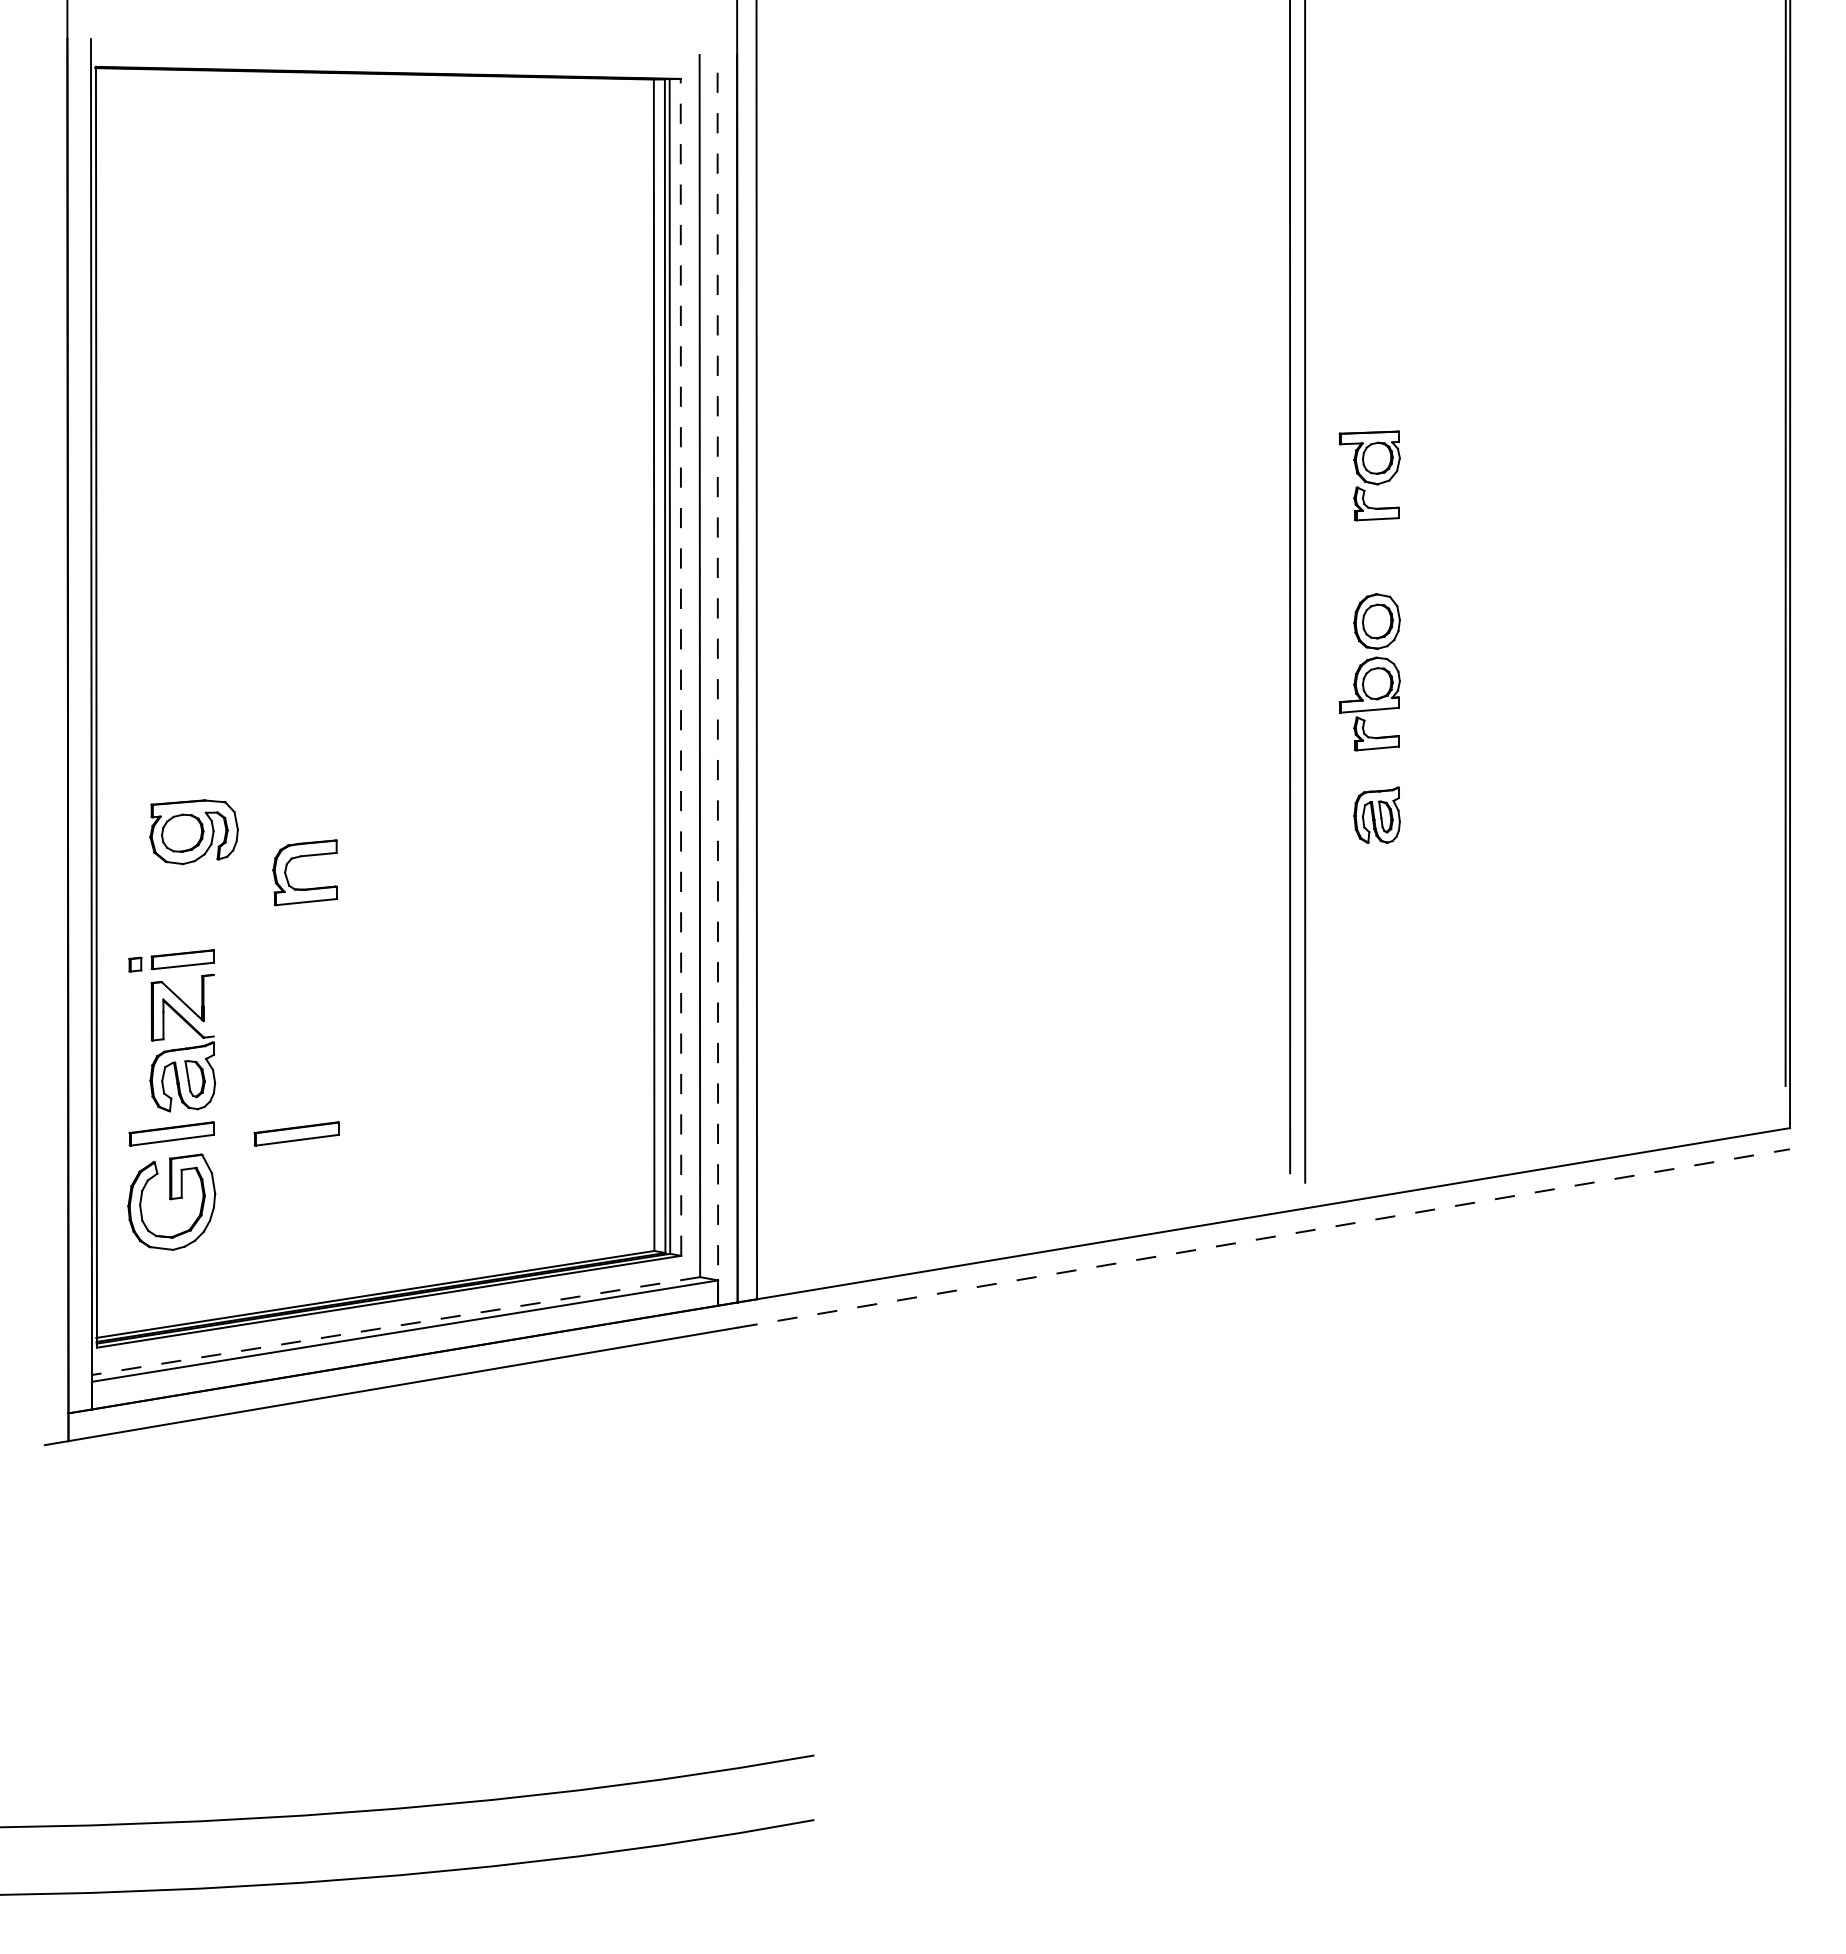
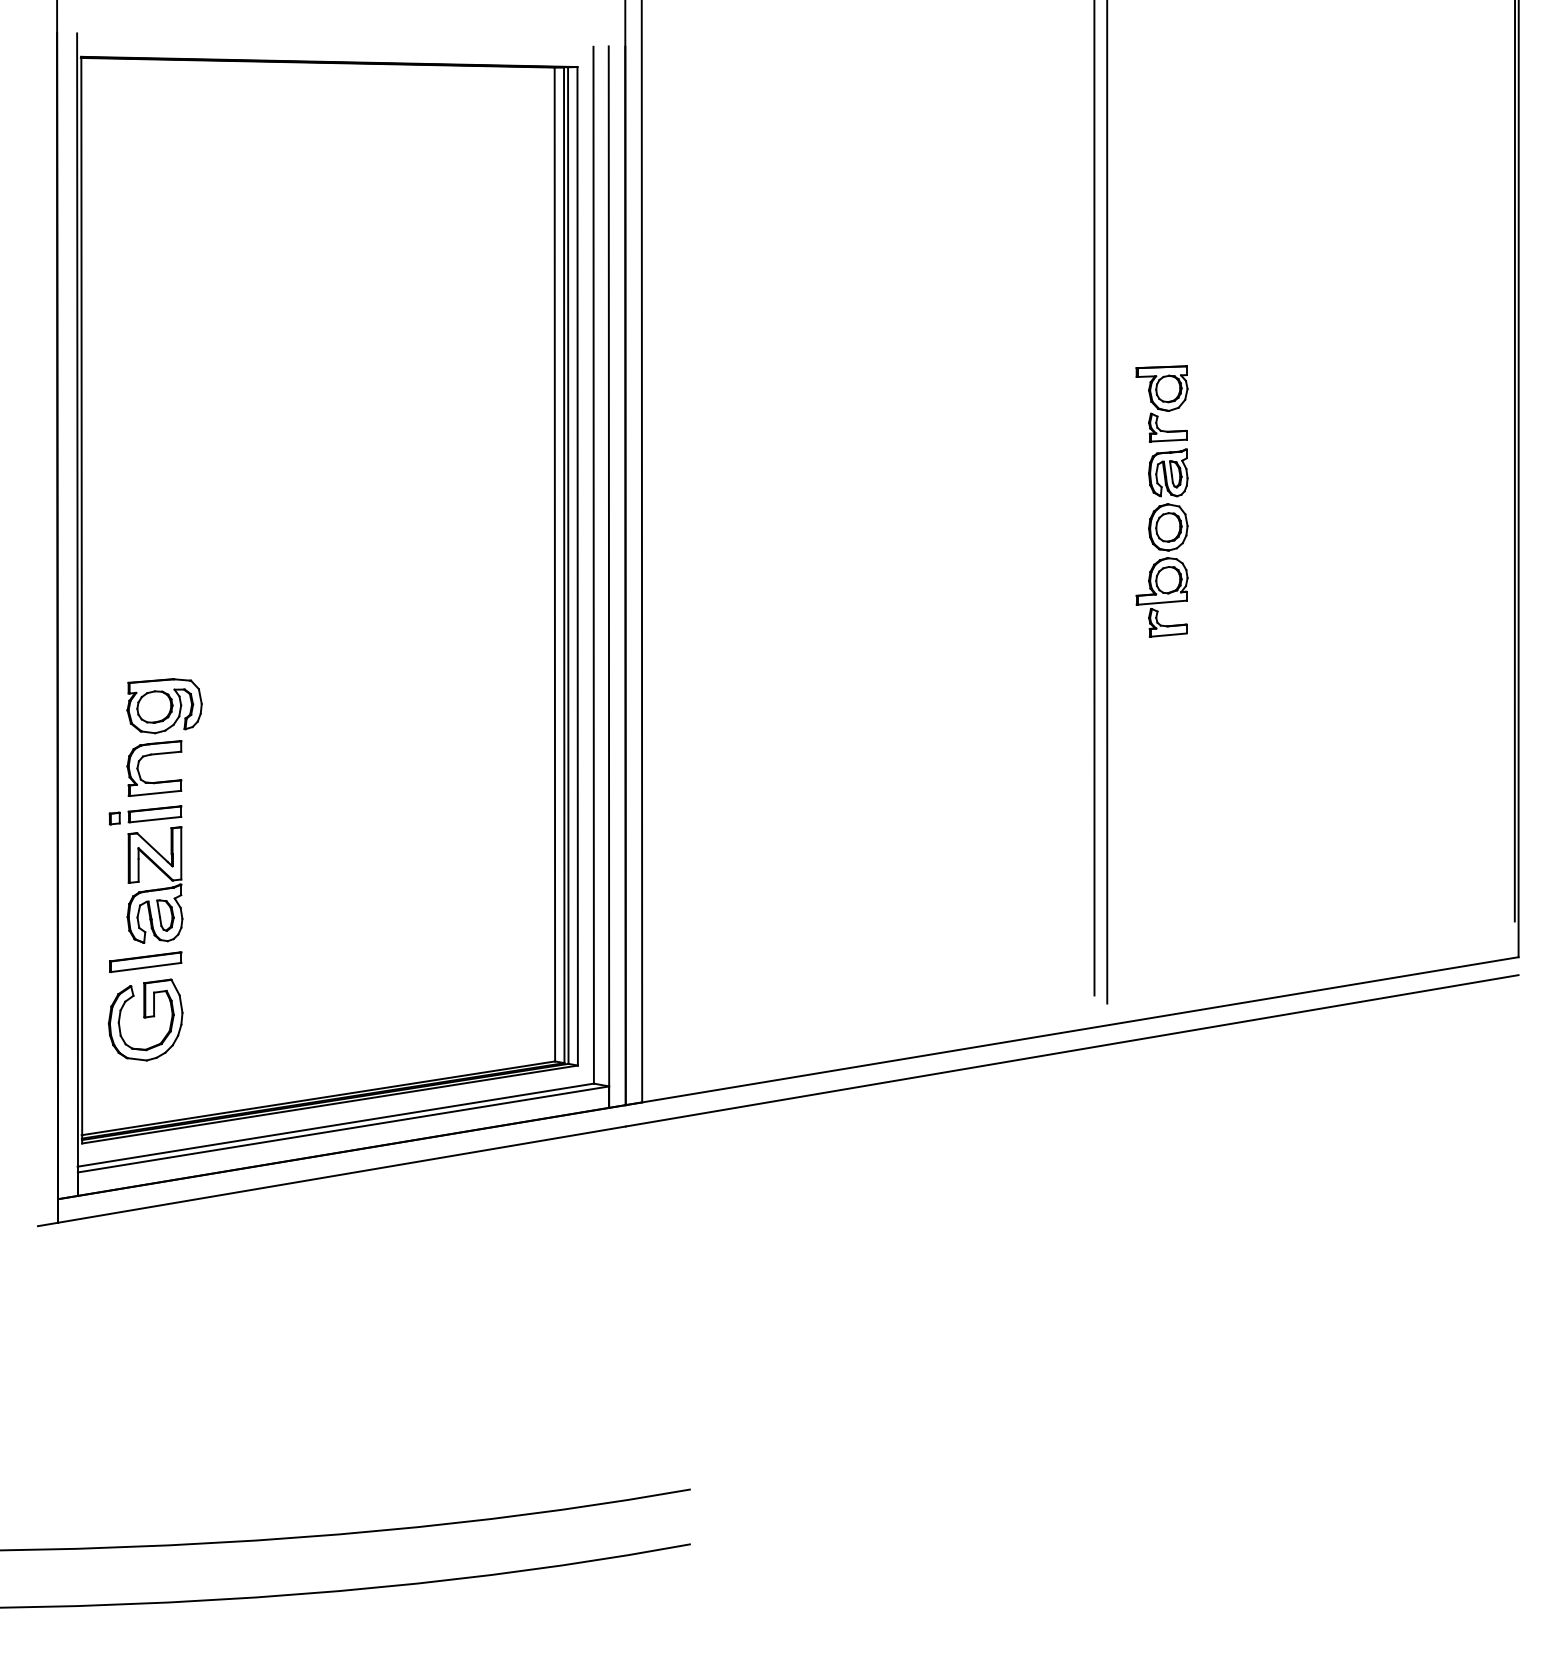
line: (680, 666) -> (577, 565), dashed -> solid
line: (717, 680) -> (608, 577), dashed -> solid
part: (1376, 814) -> (1167, 472), moved
part: (302, 857) -> (152, 755), moved
line: (213, 1005) -> (181, 853), added
part: (296, 1133) -> (251, 961), removed
line: (1263, 1238) -> (1071, 1050), dashed -> solid
line: (395, 1326) -> (335, 1125), dashed -> solid

